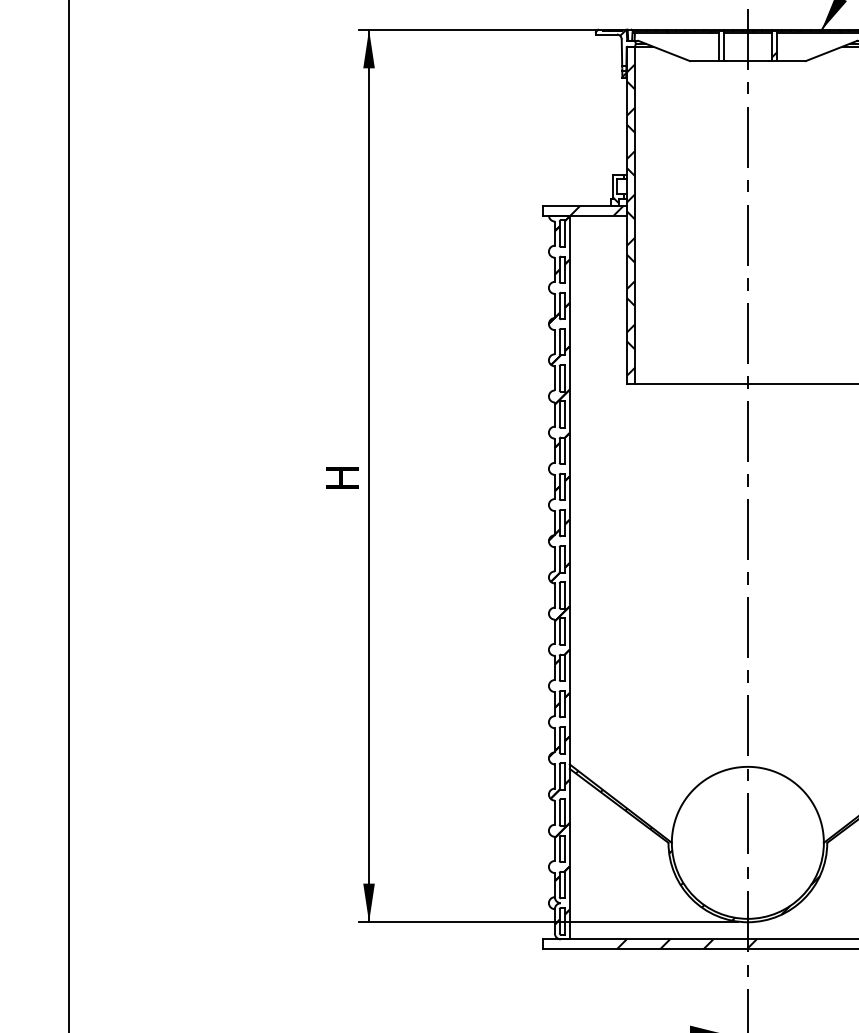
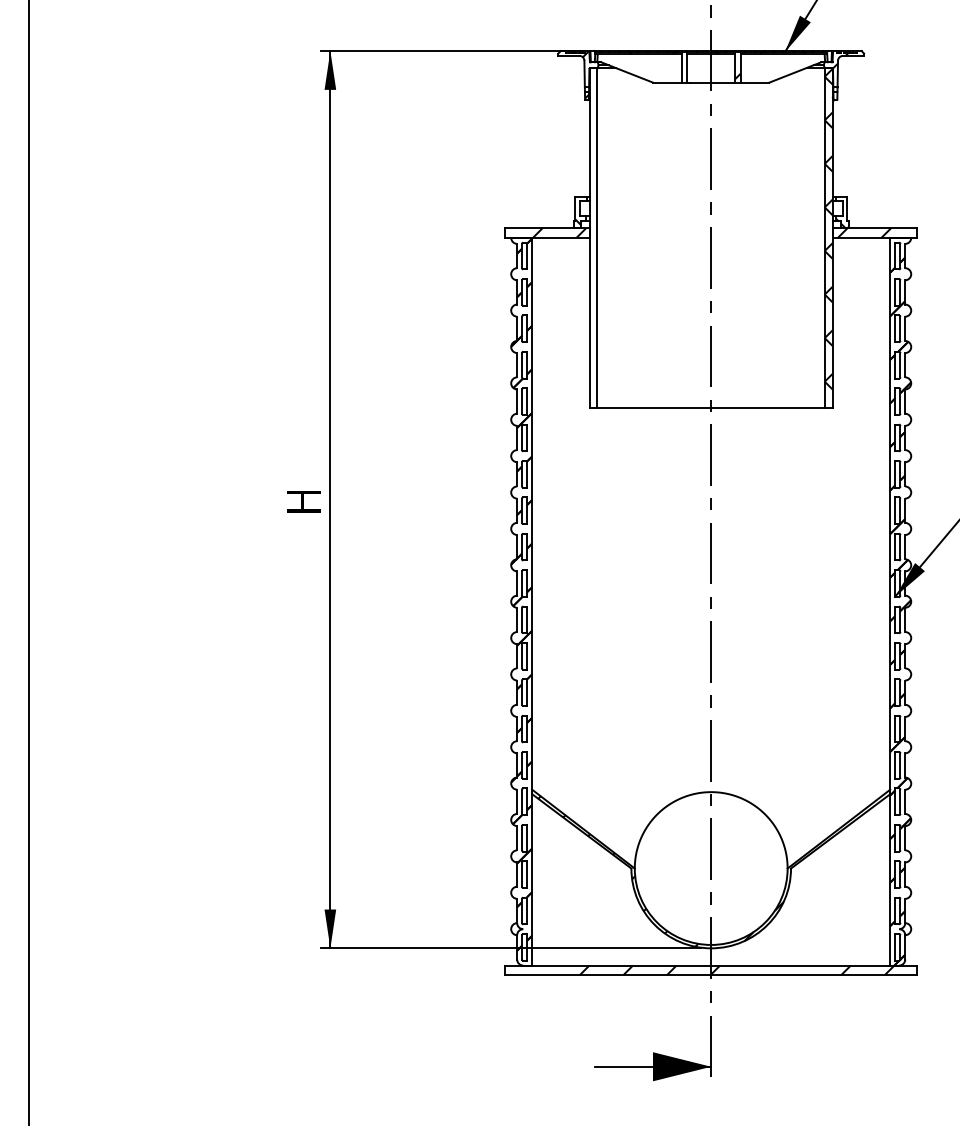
hatch: (630, 220) -> (593, 242), removed

